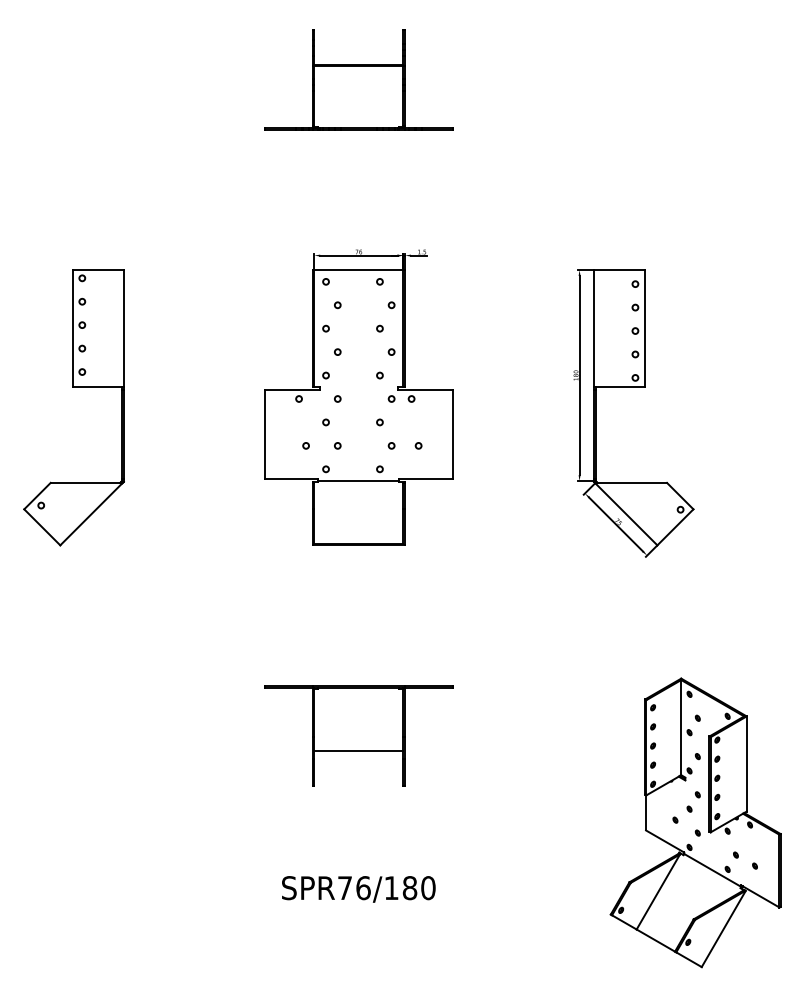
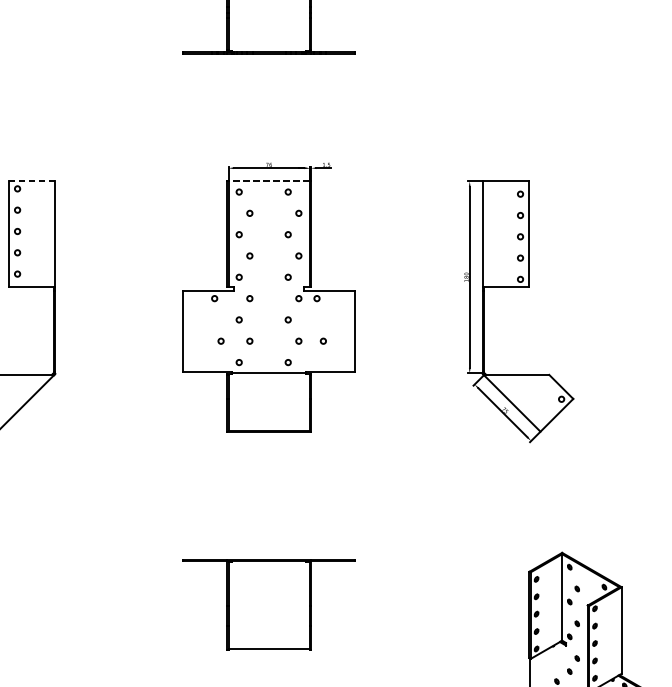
line: (98, 270) -> (32, 181), solid -> dashed
line: (358, 270) -> (268, 181), solid -> dashed
line: (358, 750) -> (268, 648), moved

